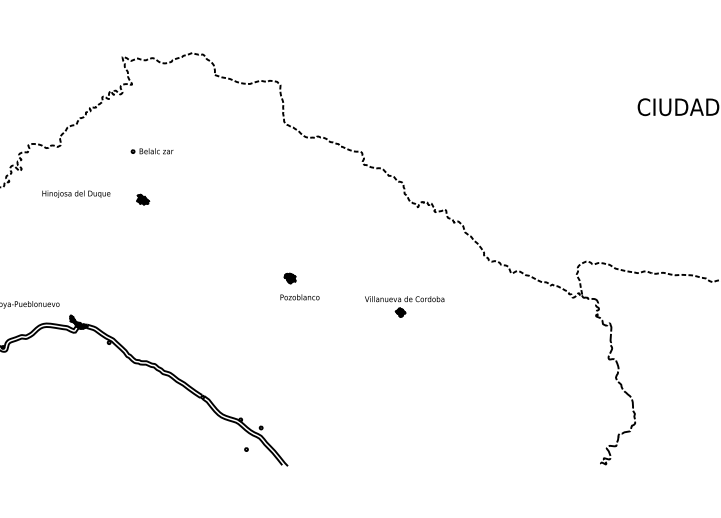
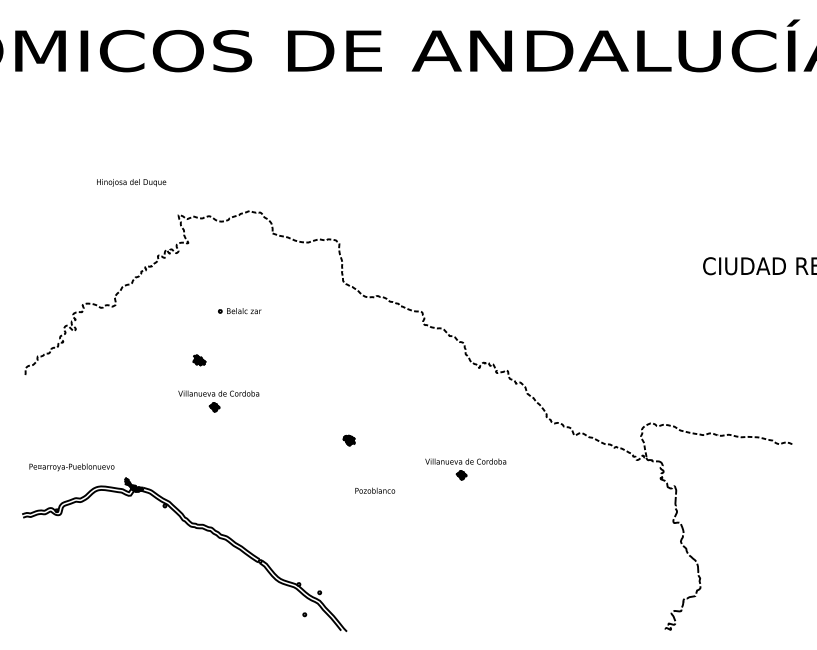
part: (151, 151) -> (239, 311), moved
text: (76, 193) -> (131, 182), moved
part: (161, 240) -> (218, 401), added
text: (300, 297) -> (375, 490), moved

